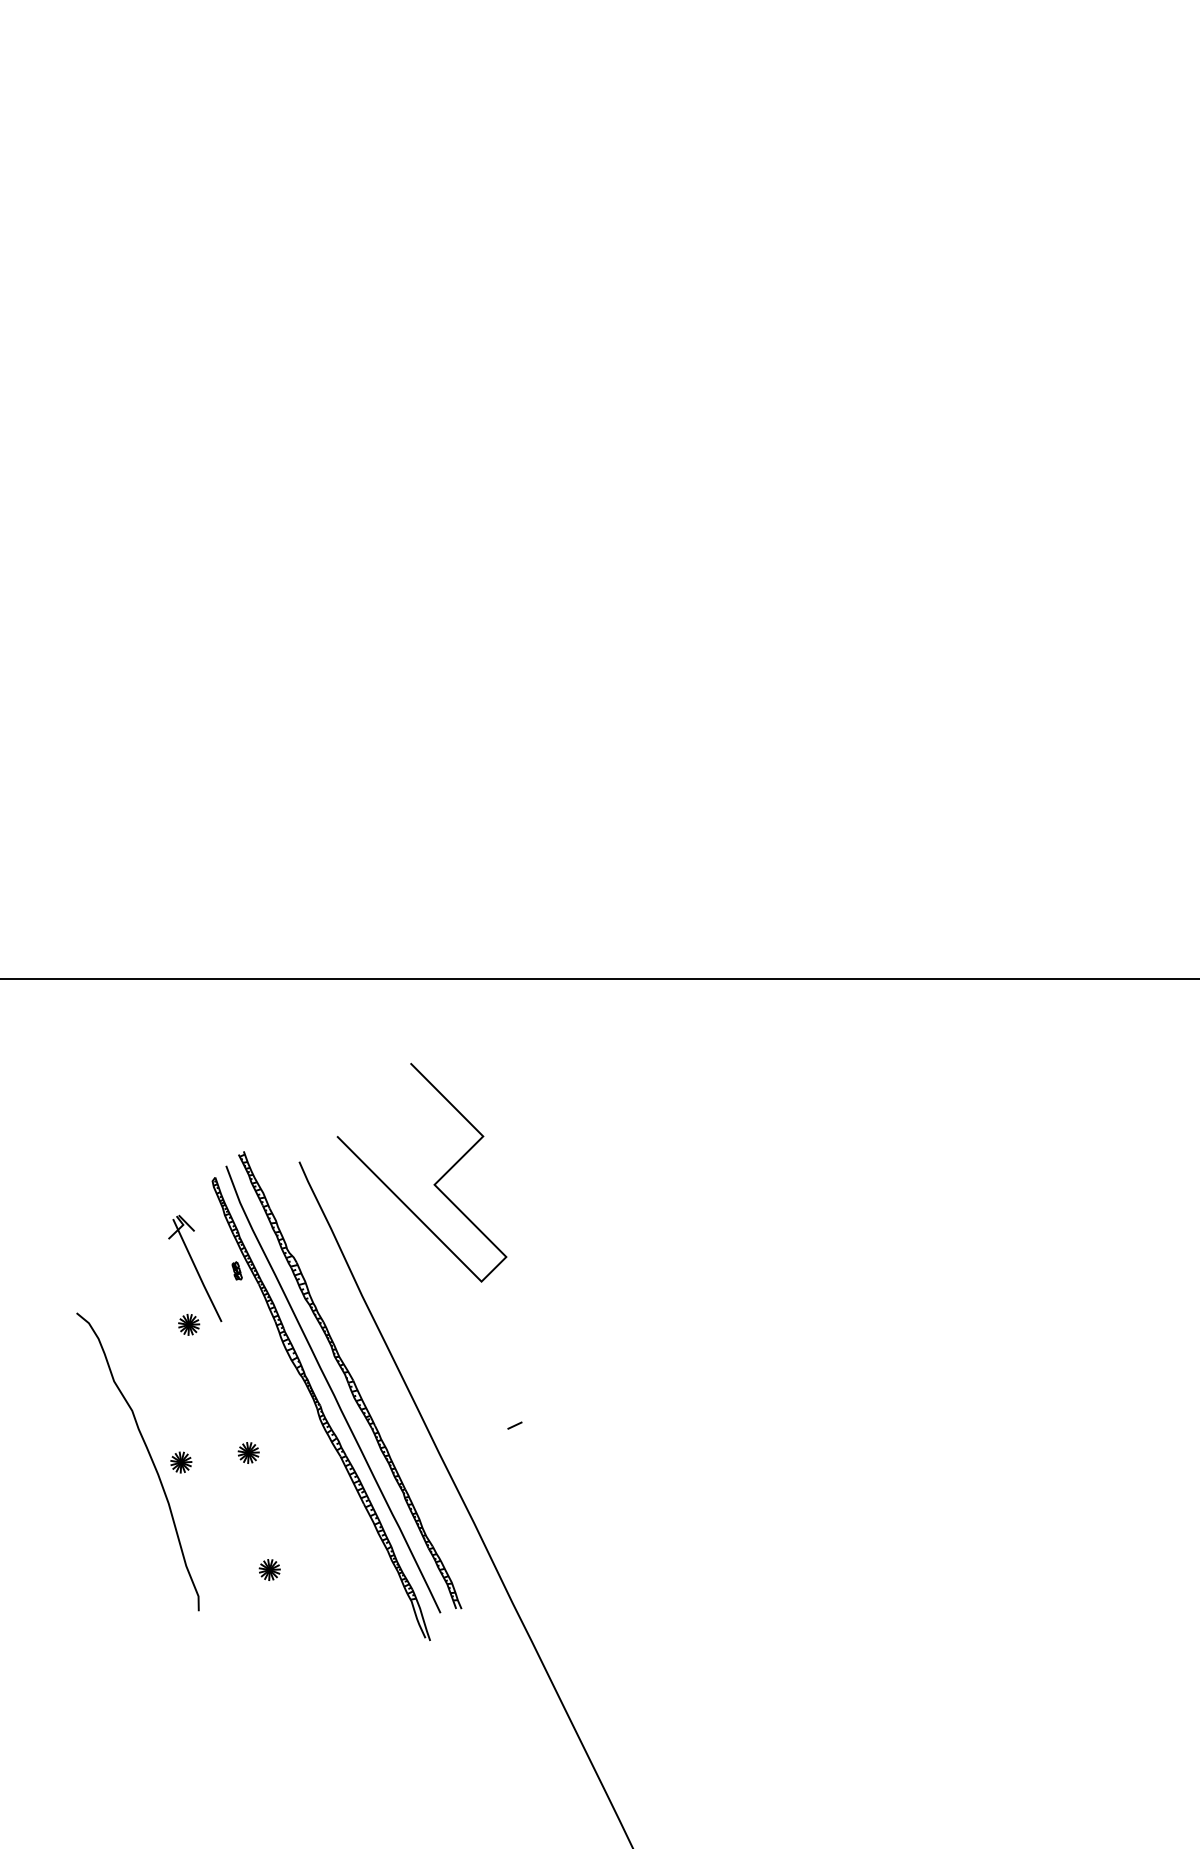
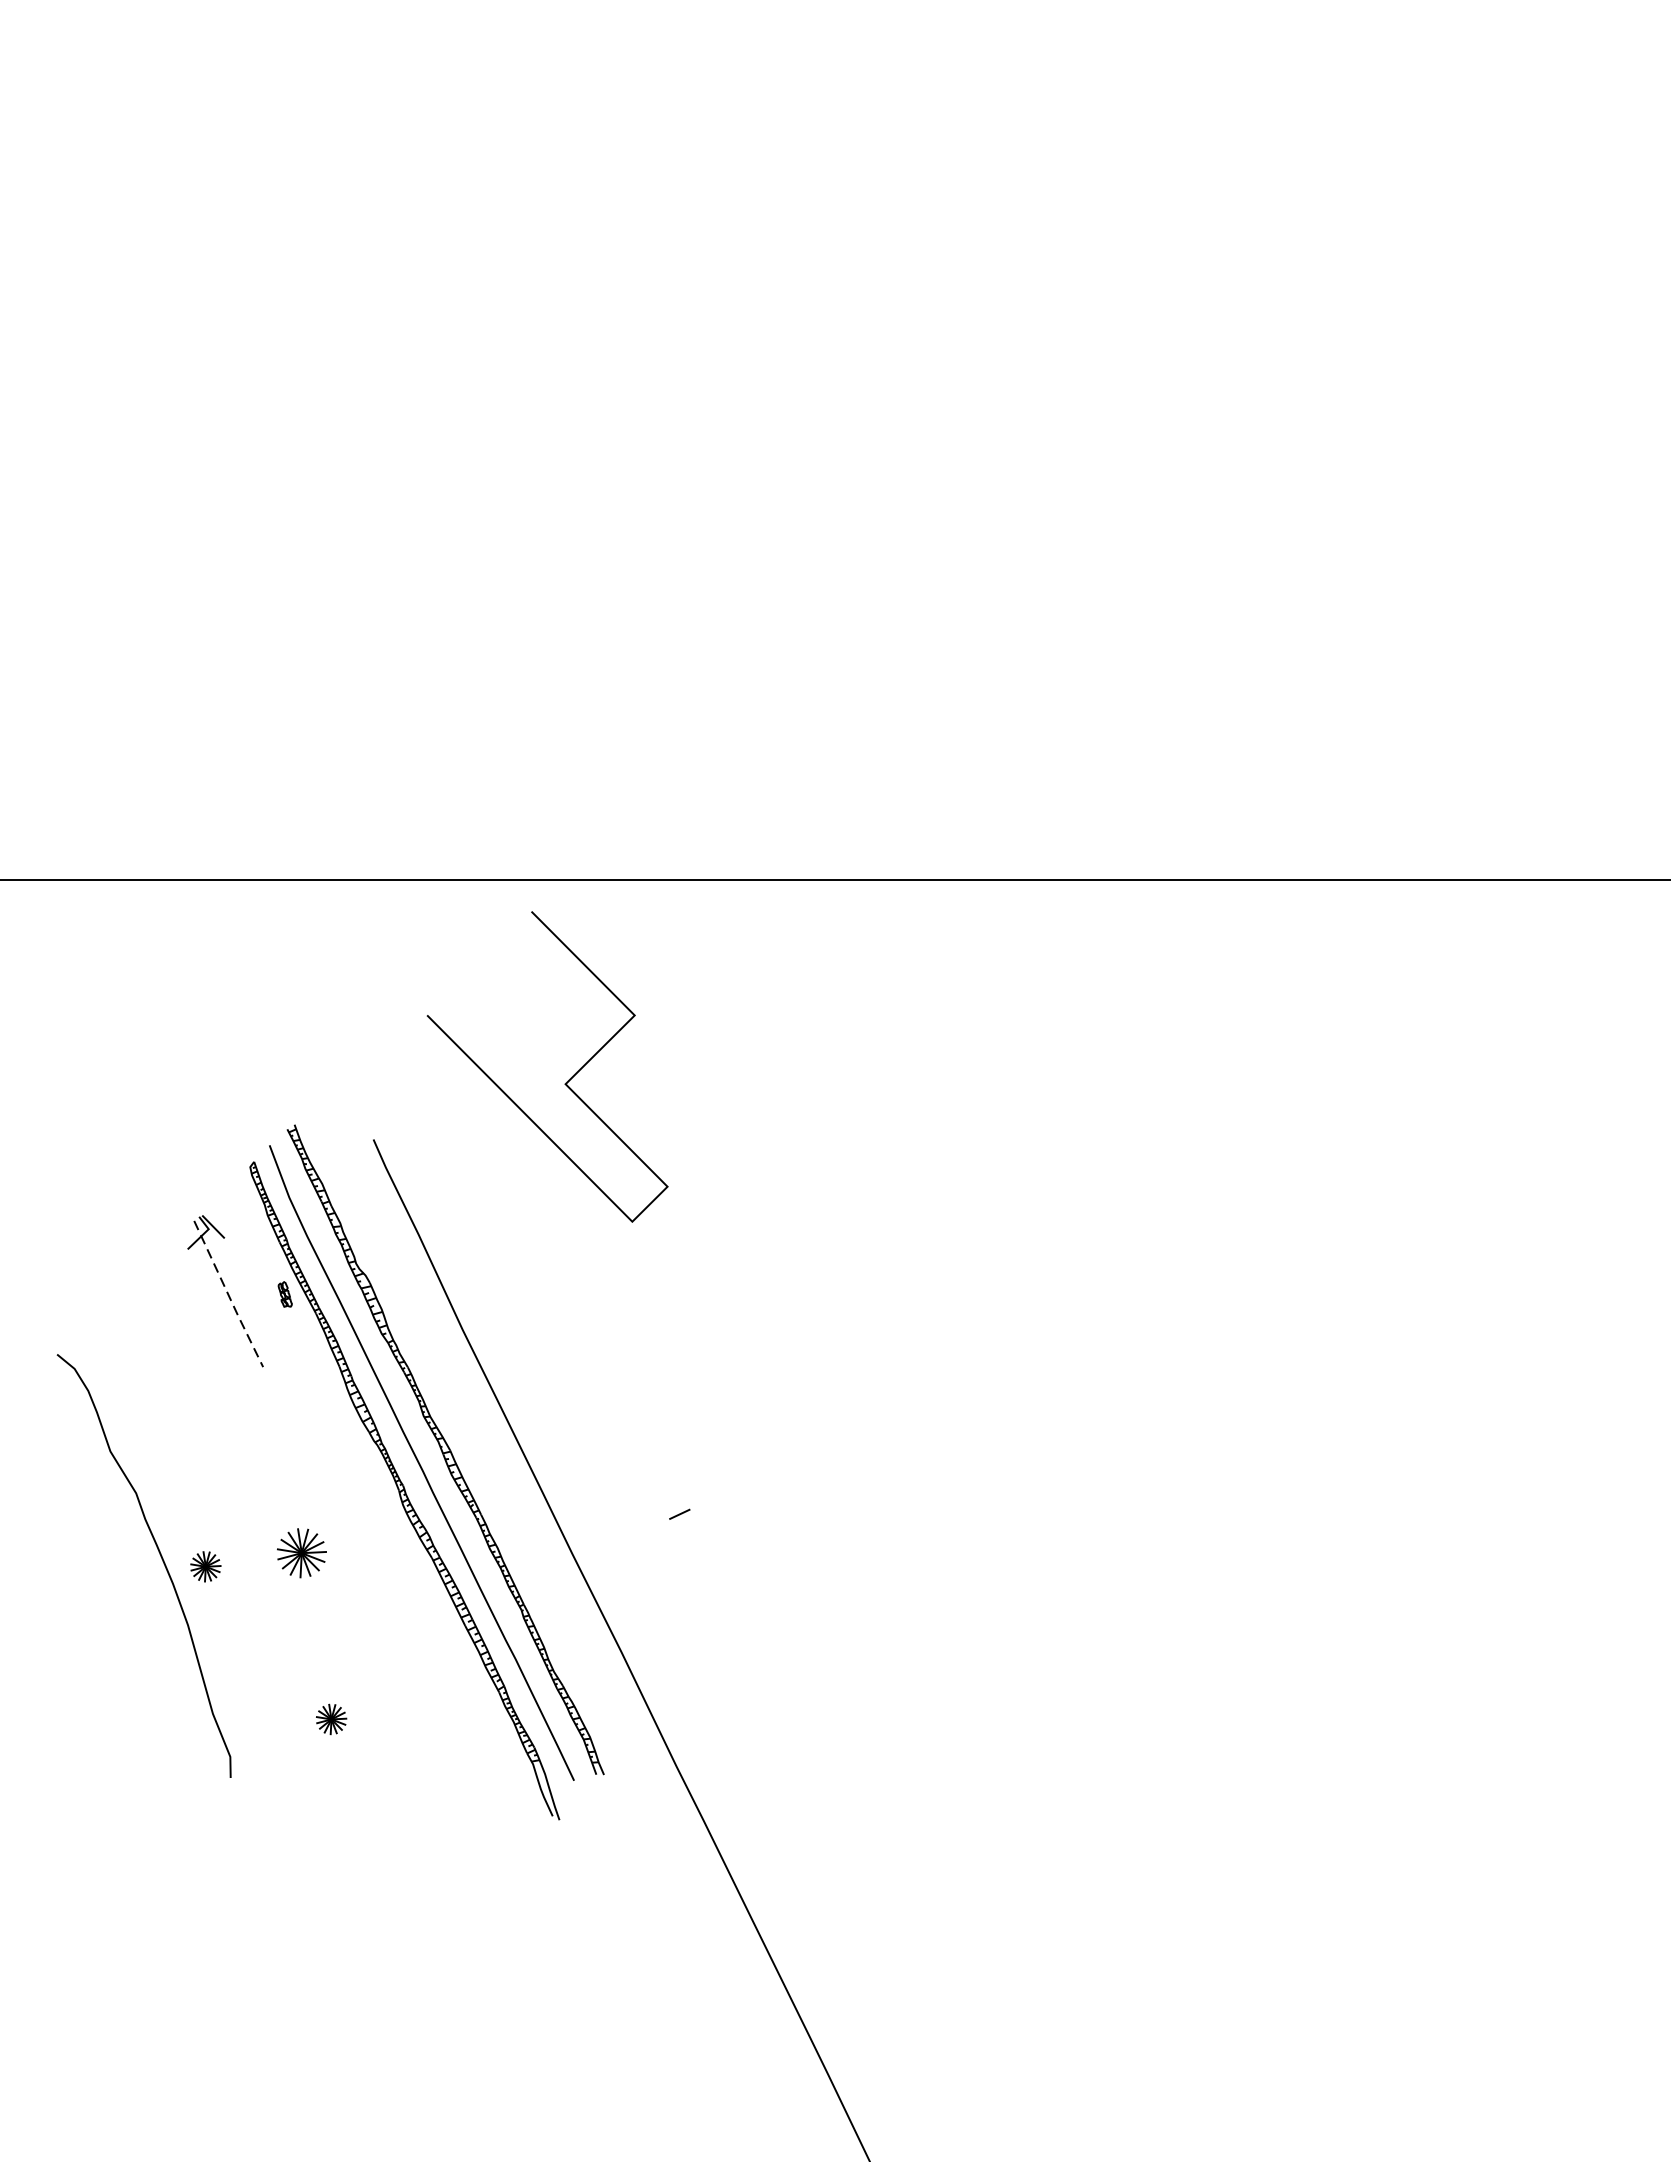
curve: (433, 1184) -> (564, 1083), moved
line: (197, 1271) -> (228, 1295), solid -> dashed
part: (189, 1324) -> (217, 1370), removed
part: (248, 1452) -> (301, 1552), size x1.6

